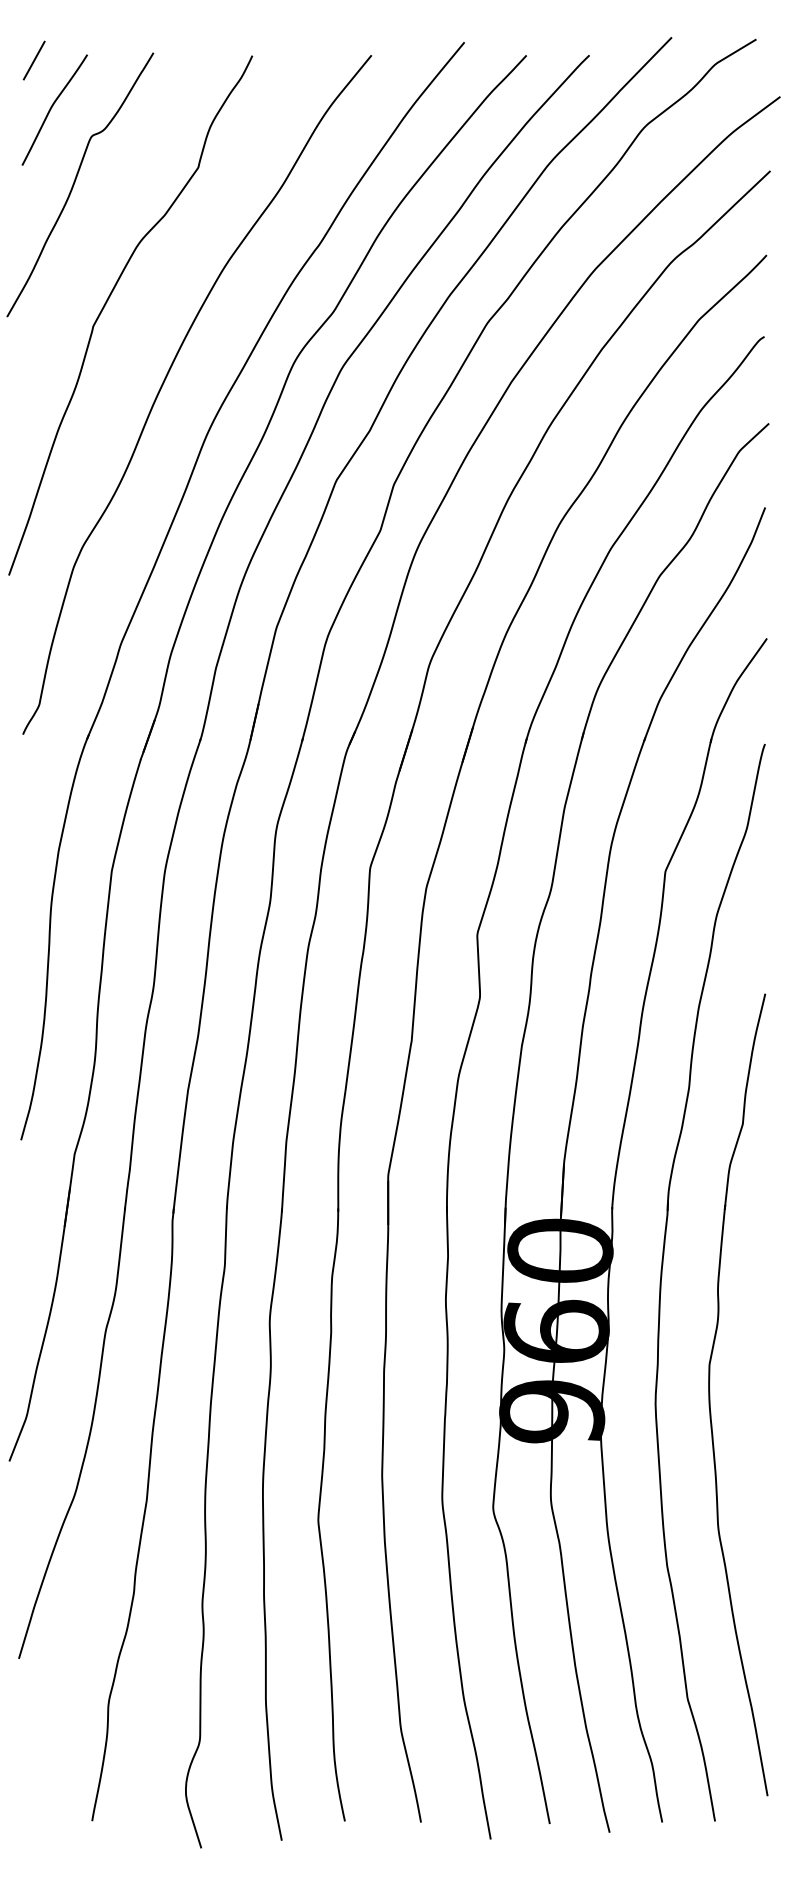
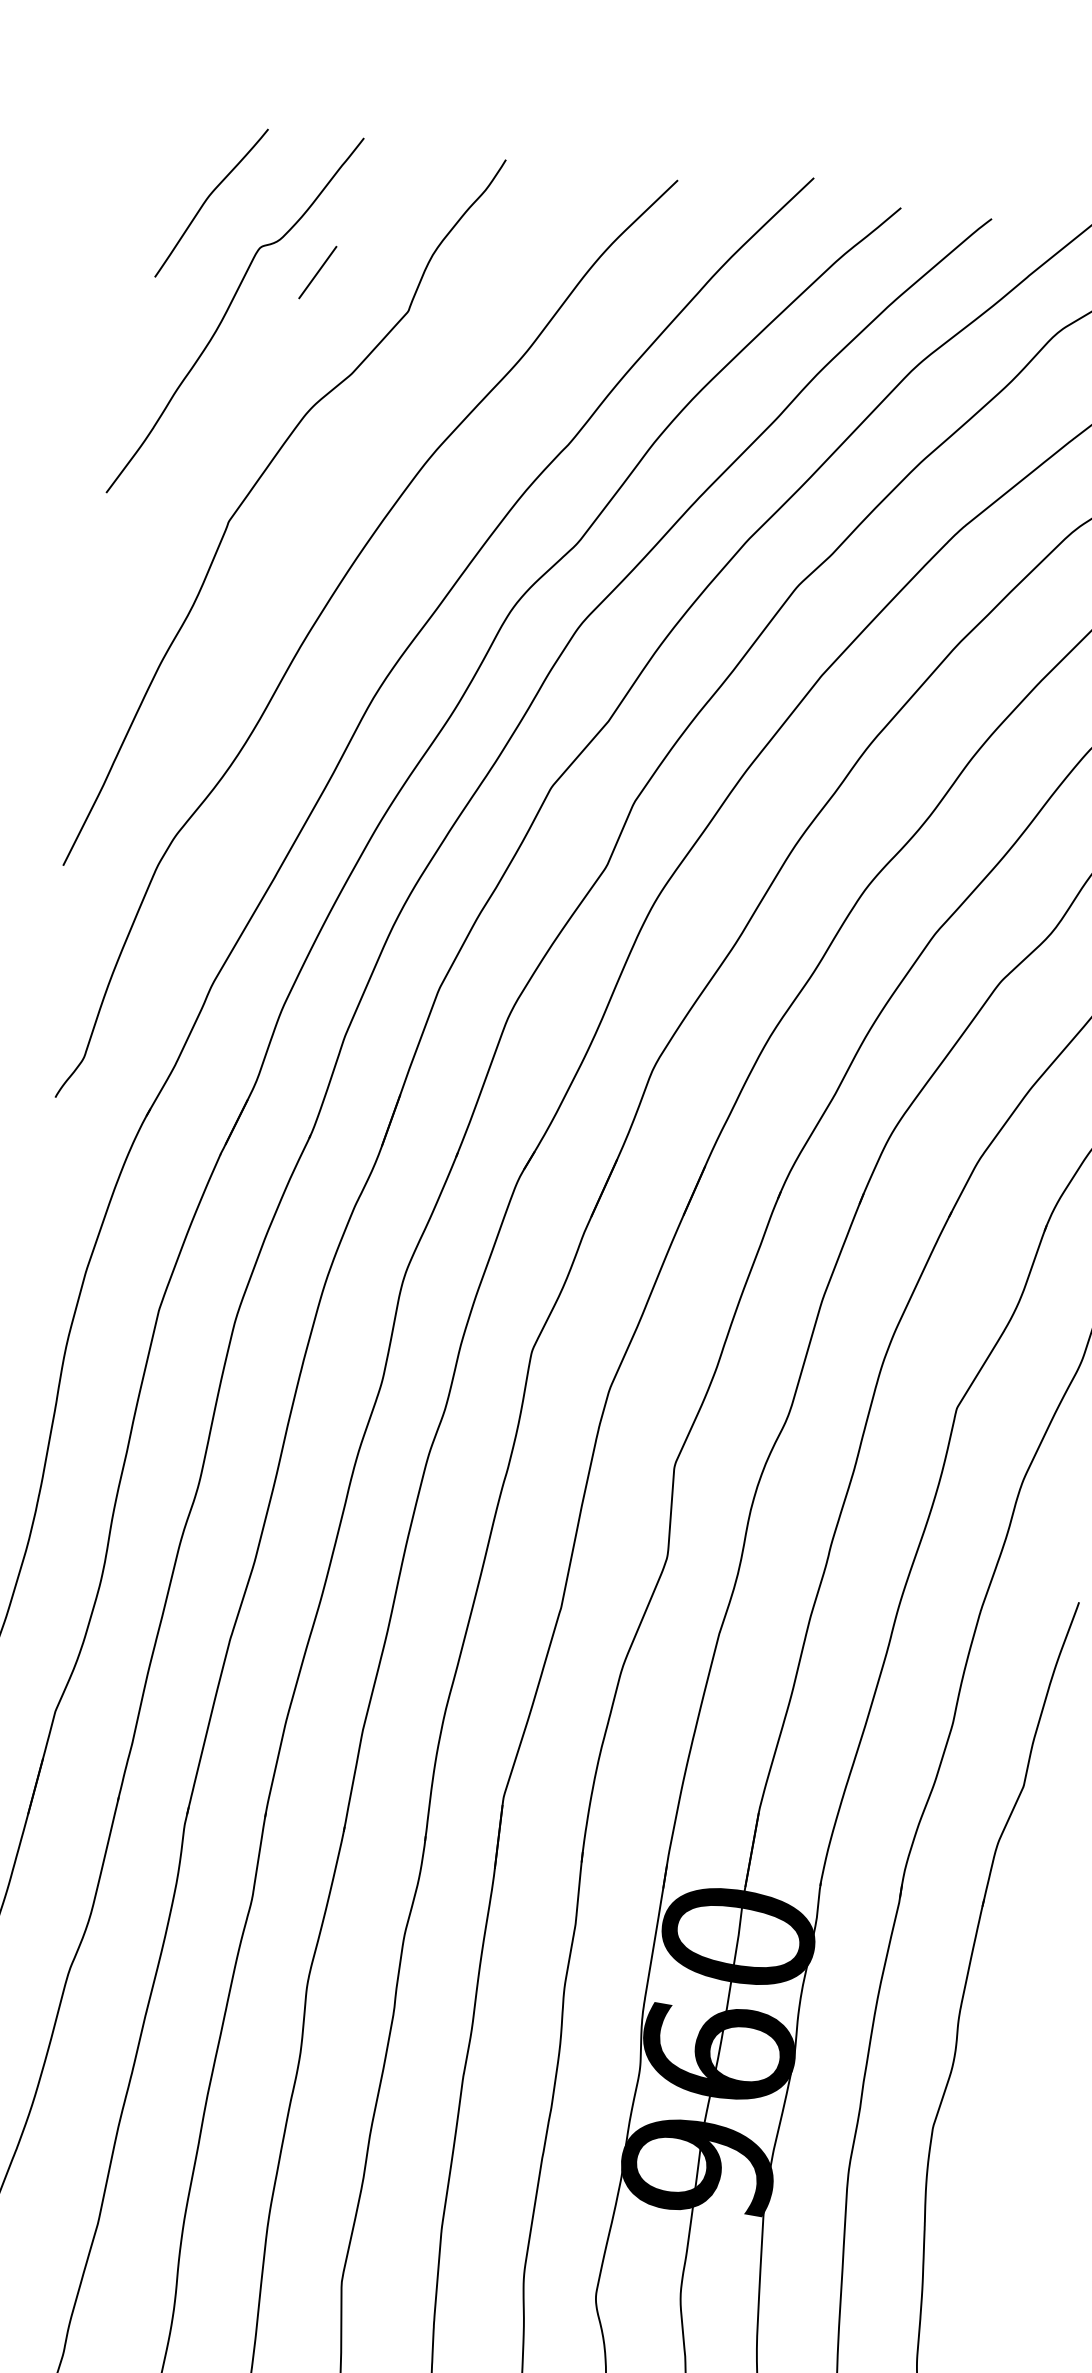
line: (33, 60) -> (316, 272), moved

